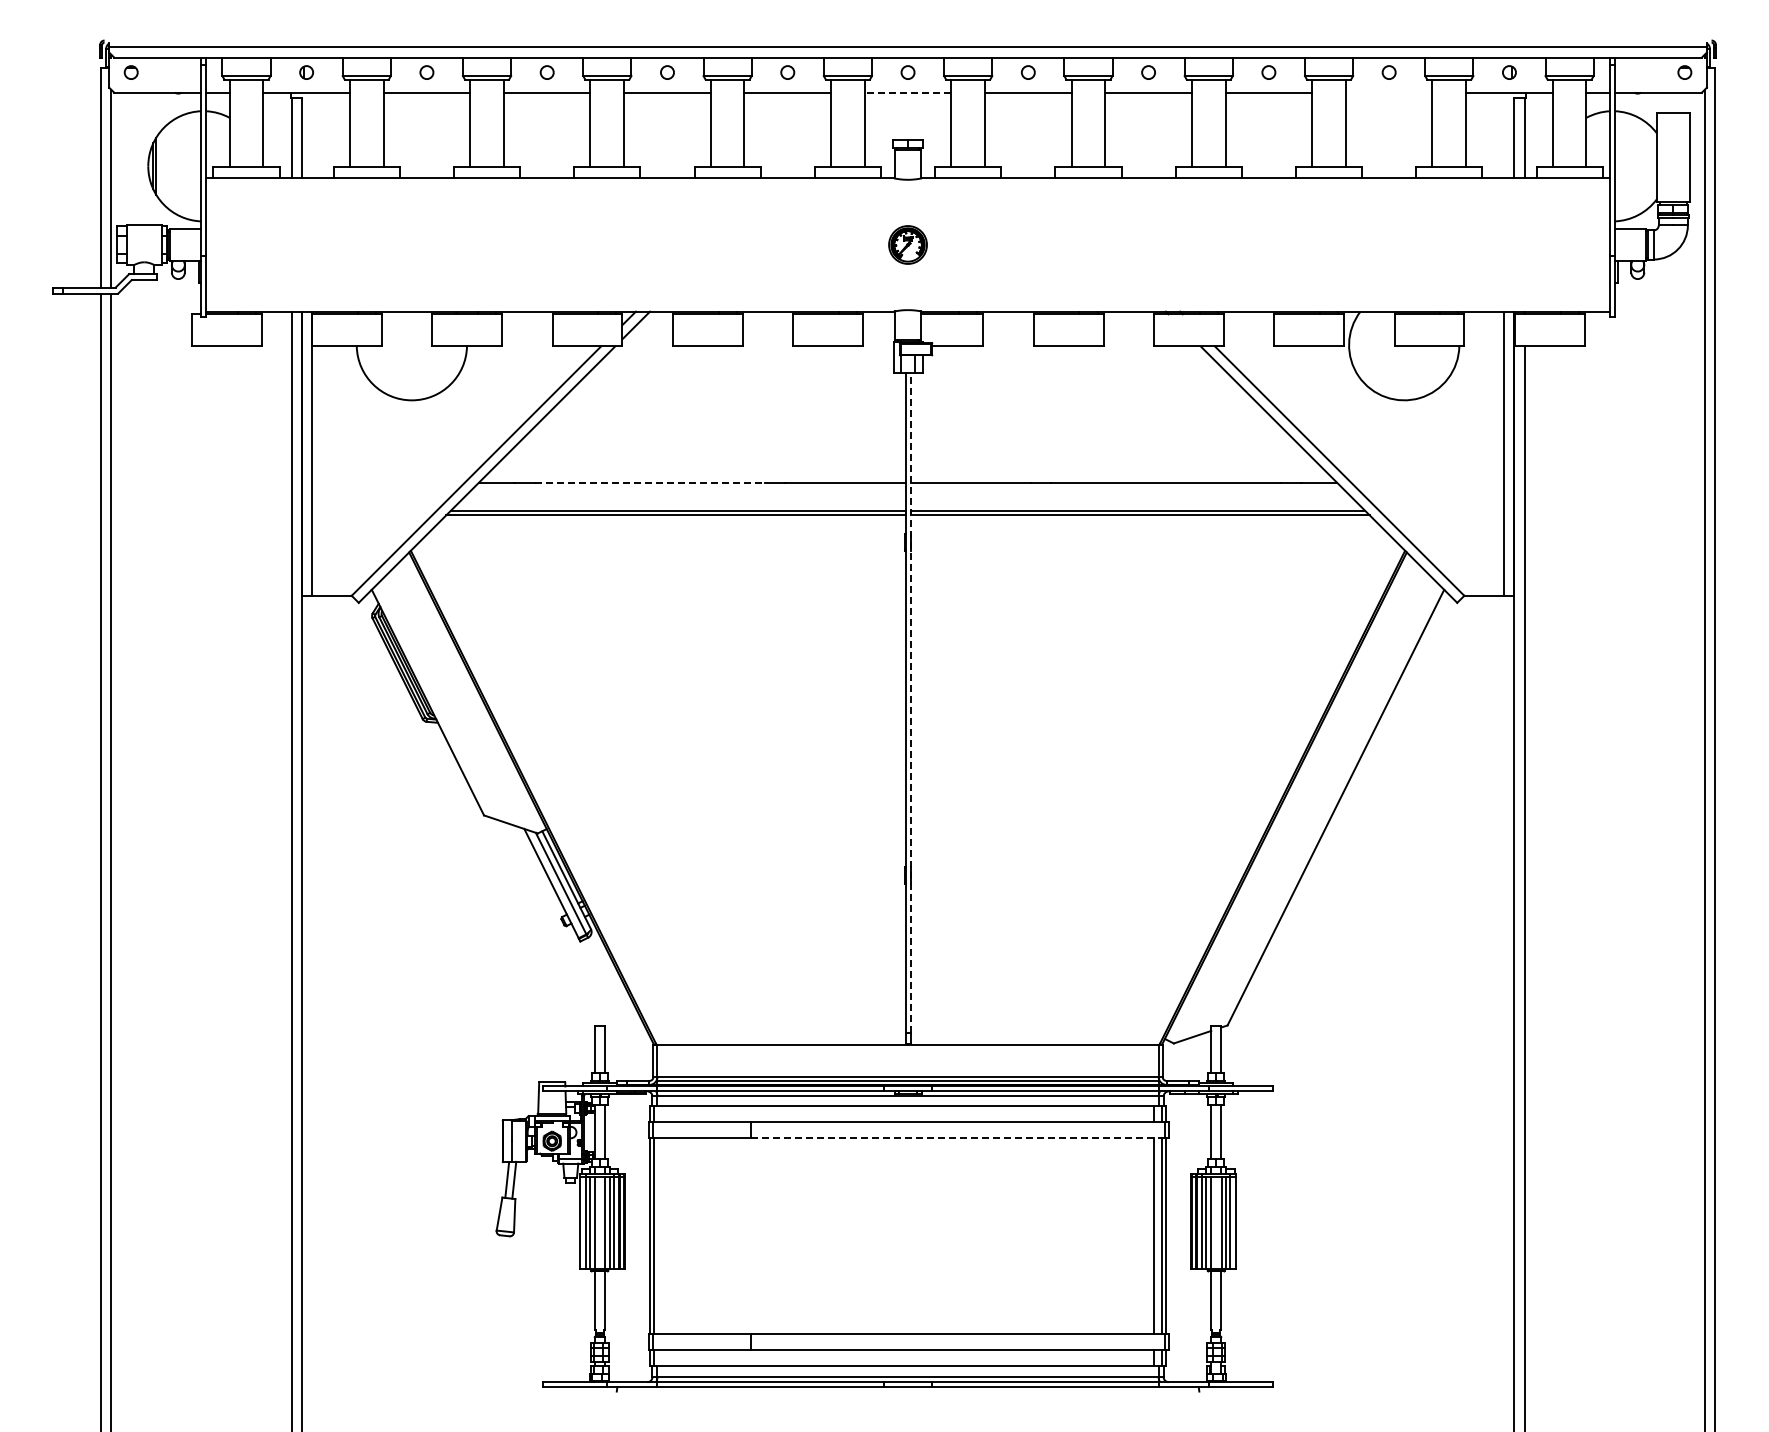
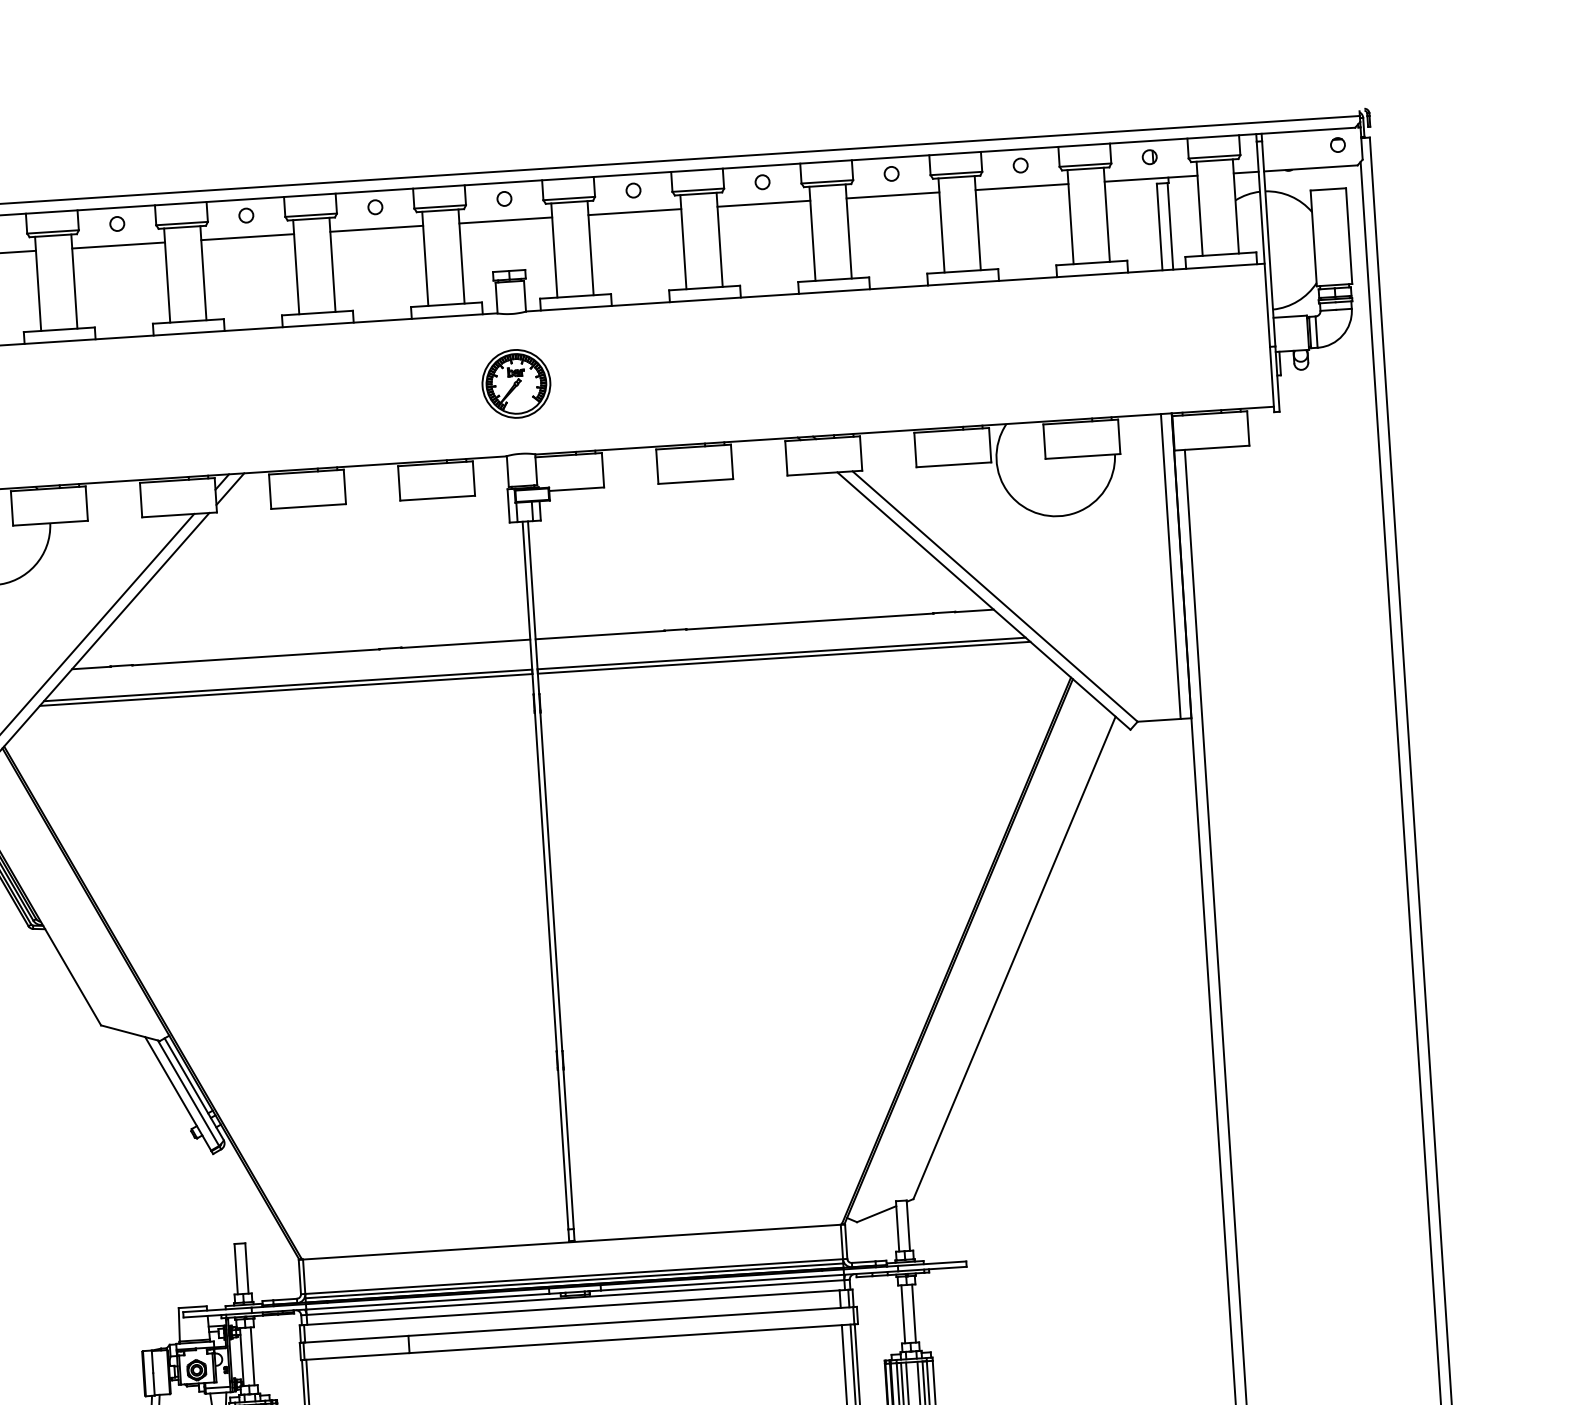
line: (907, 92) -> (505, 220), dashed -> solid
line: (1388, 92) -> (1021, 186), added
part: (907, 244) -> (515, 383), size x1.67
line: (650, 483) -> (256, 657), dashed -> solid
line: (910, 703) -> (550, 875), dashed -> solid
line: (958, 1138) -> (632, 1339), dashed -> solid

